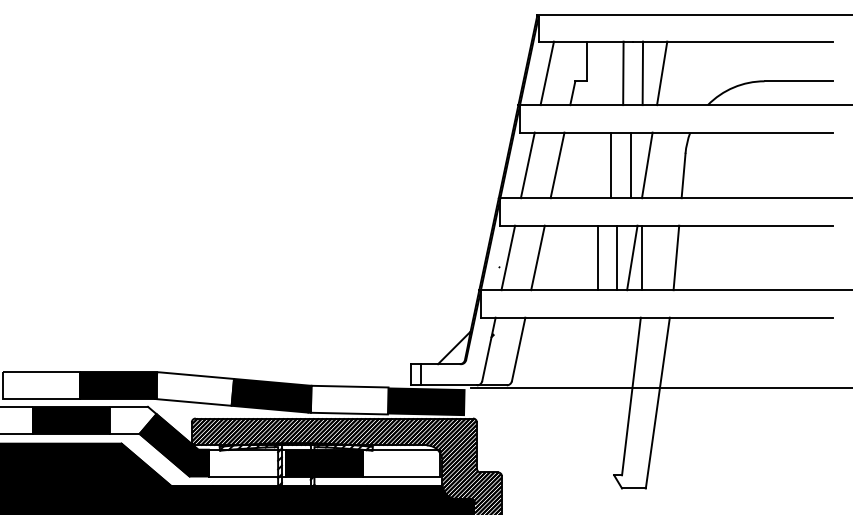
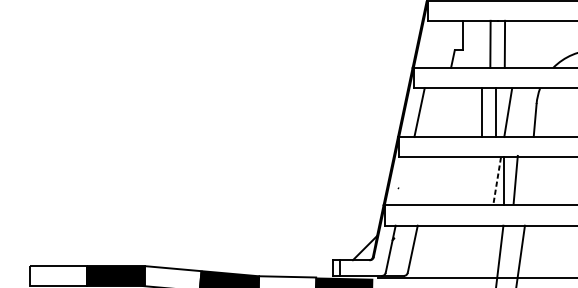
line: (546, 73) -> (433, 44), removed
line: (662, 73) -> (519, 44), removed
line: (557, 165) -> (441, 112), removed
line: (508, 257) -> (405, 181), removed
line: (537, 257) -> (426, 181), removed
line: (597, 257) -> (471, 181), removed
line: (617, 257) -> (486, 181), removed
line: (632, 257) -> (497, 181), solid -> dashed
line: (676, 257) -> (515, 179), moved

